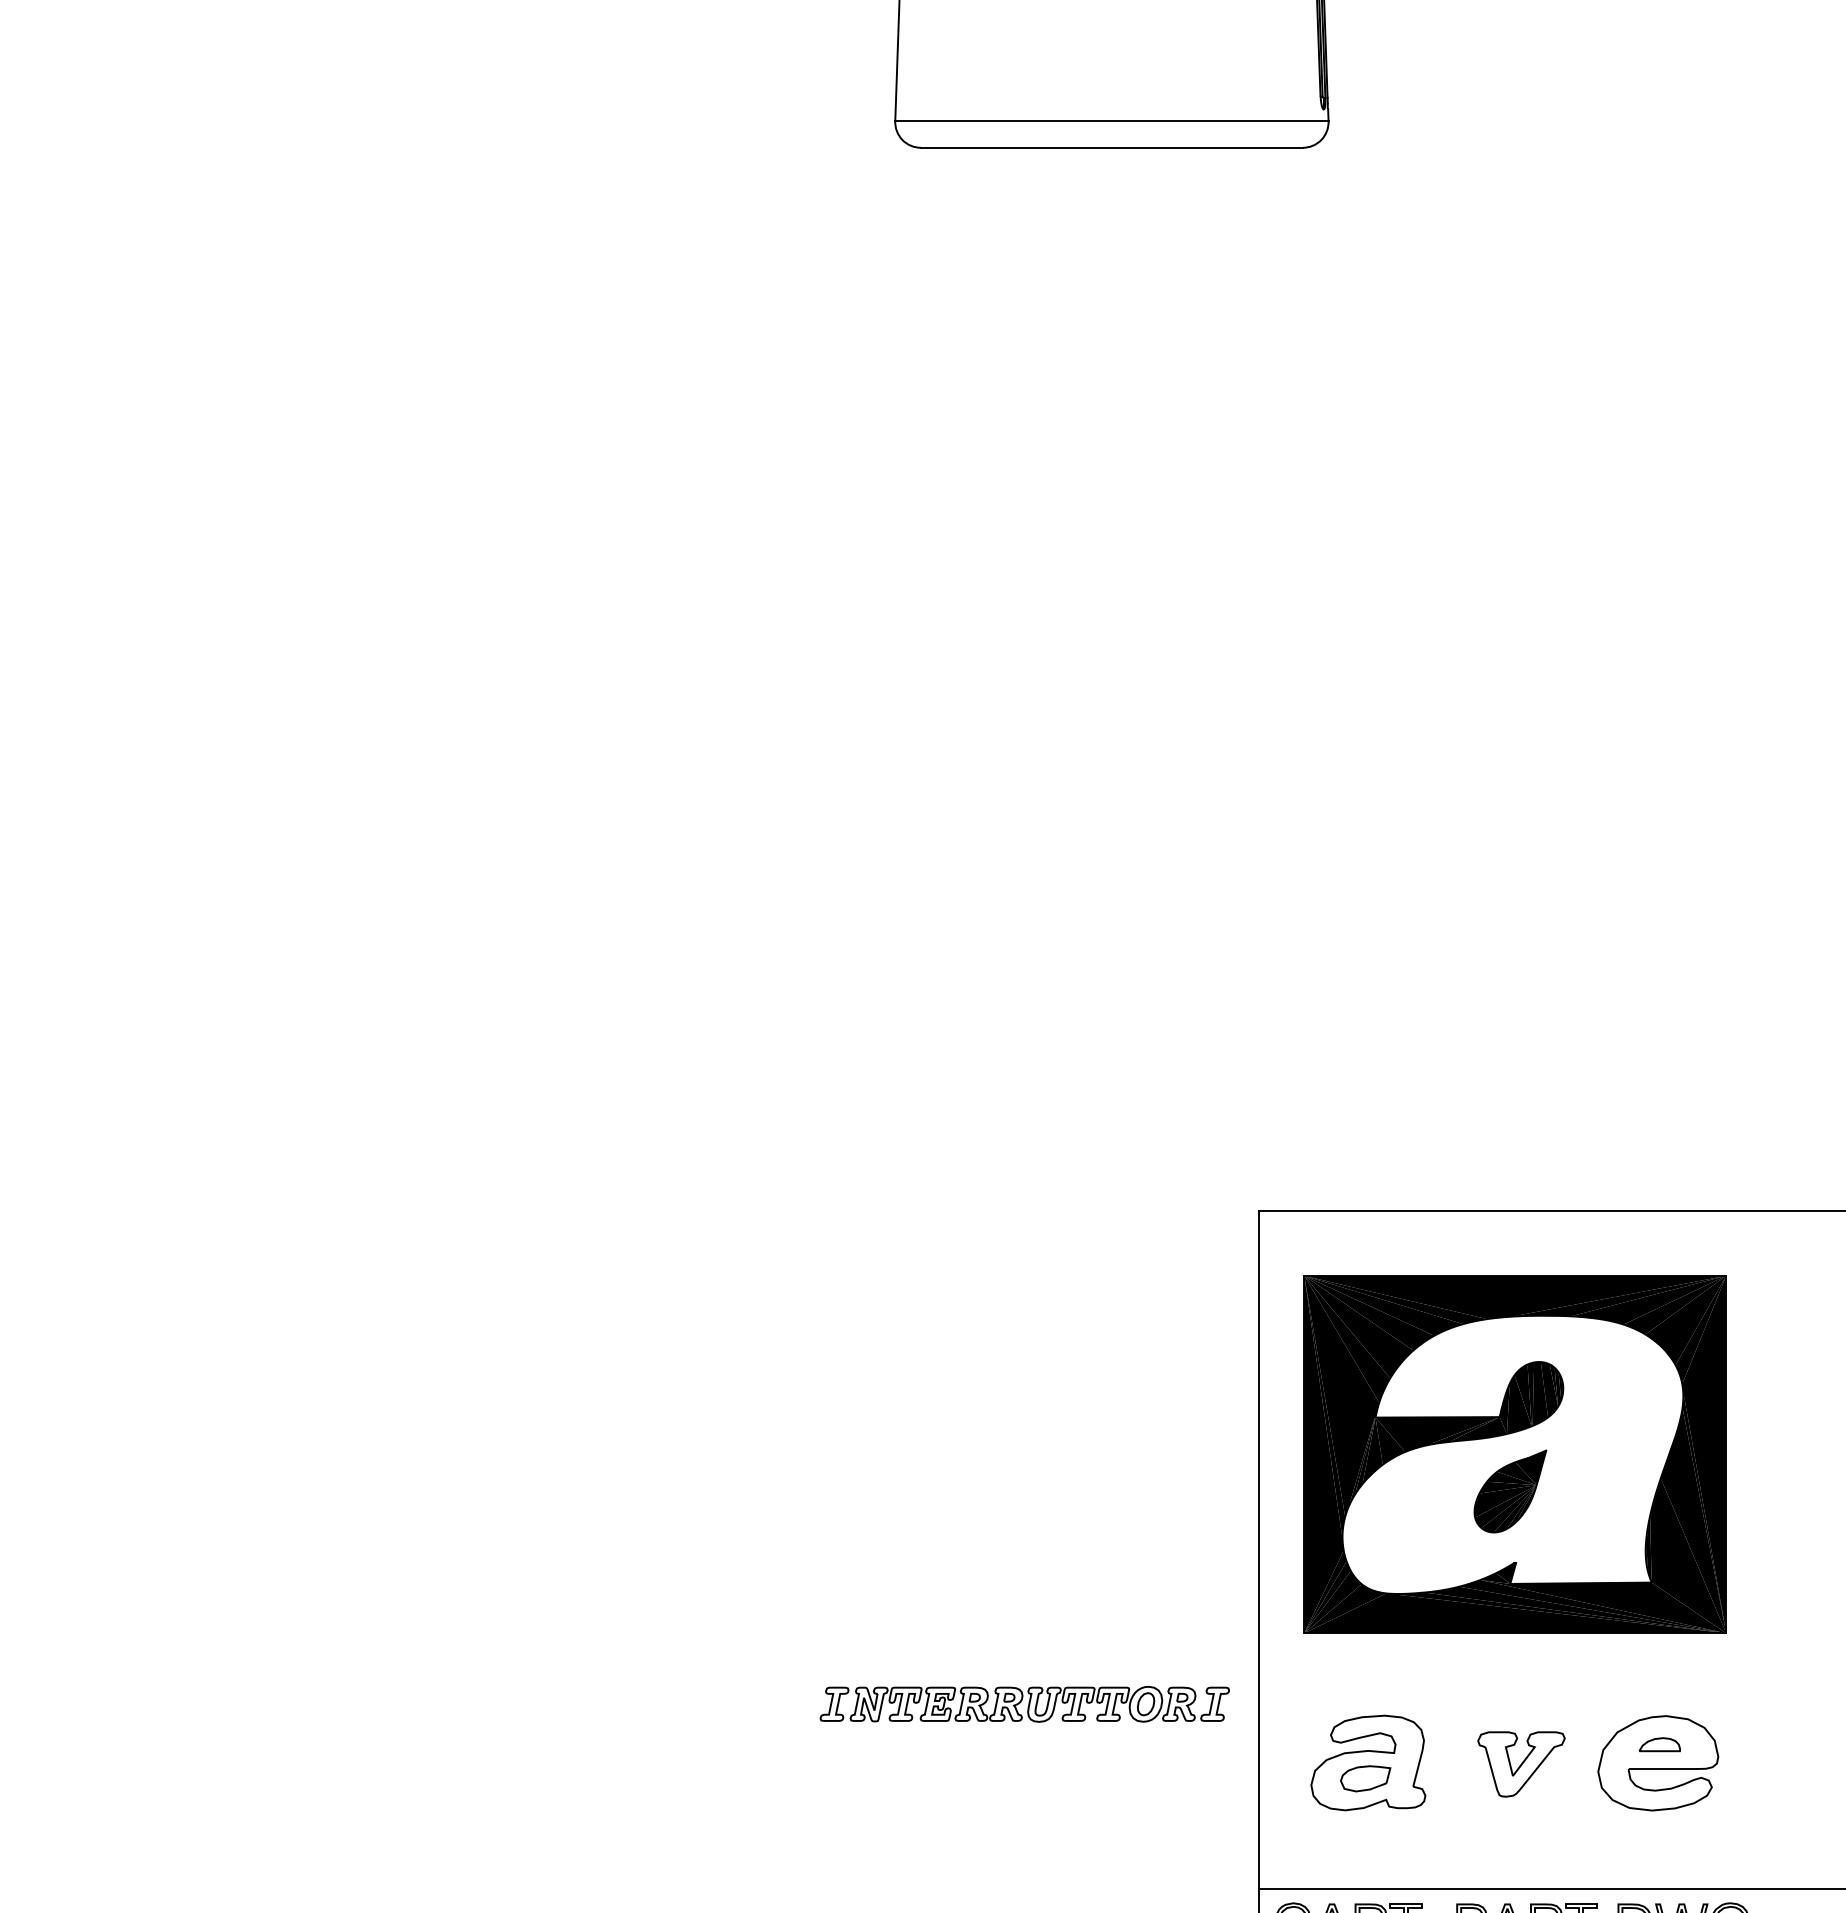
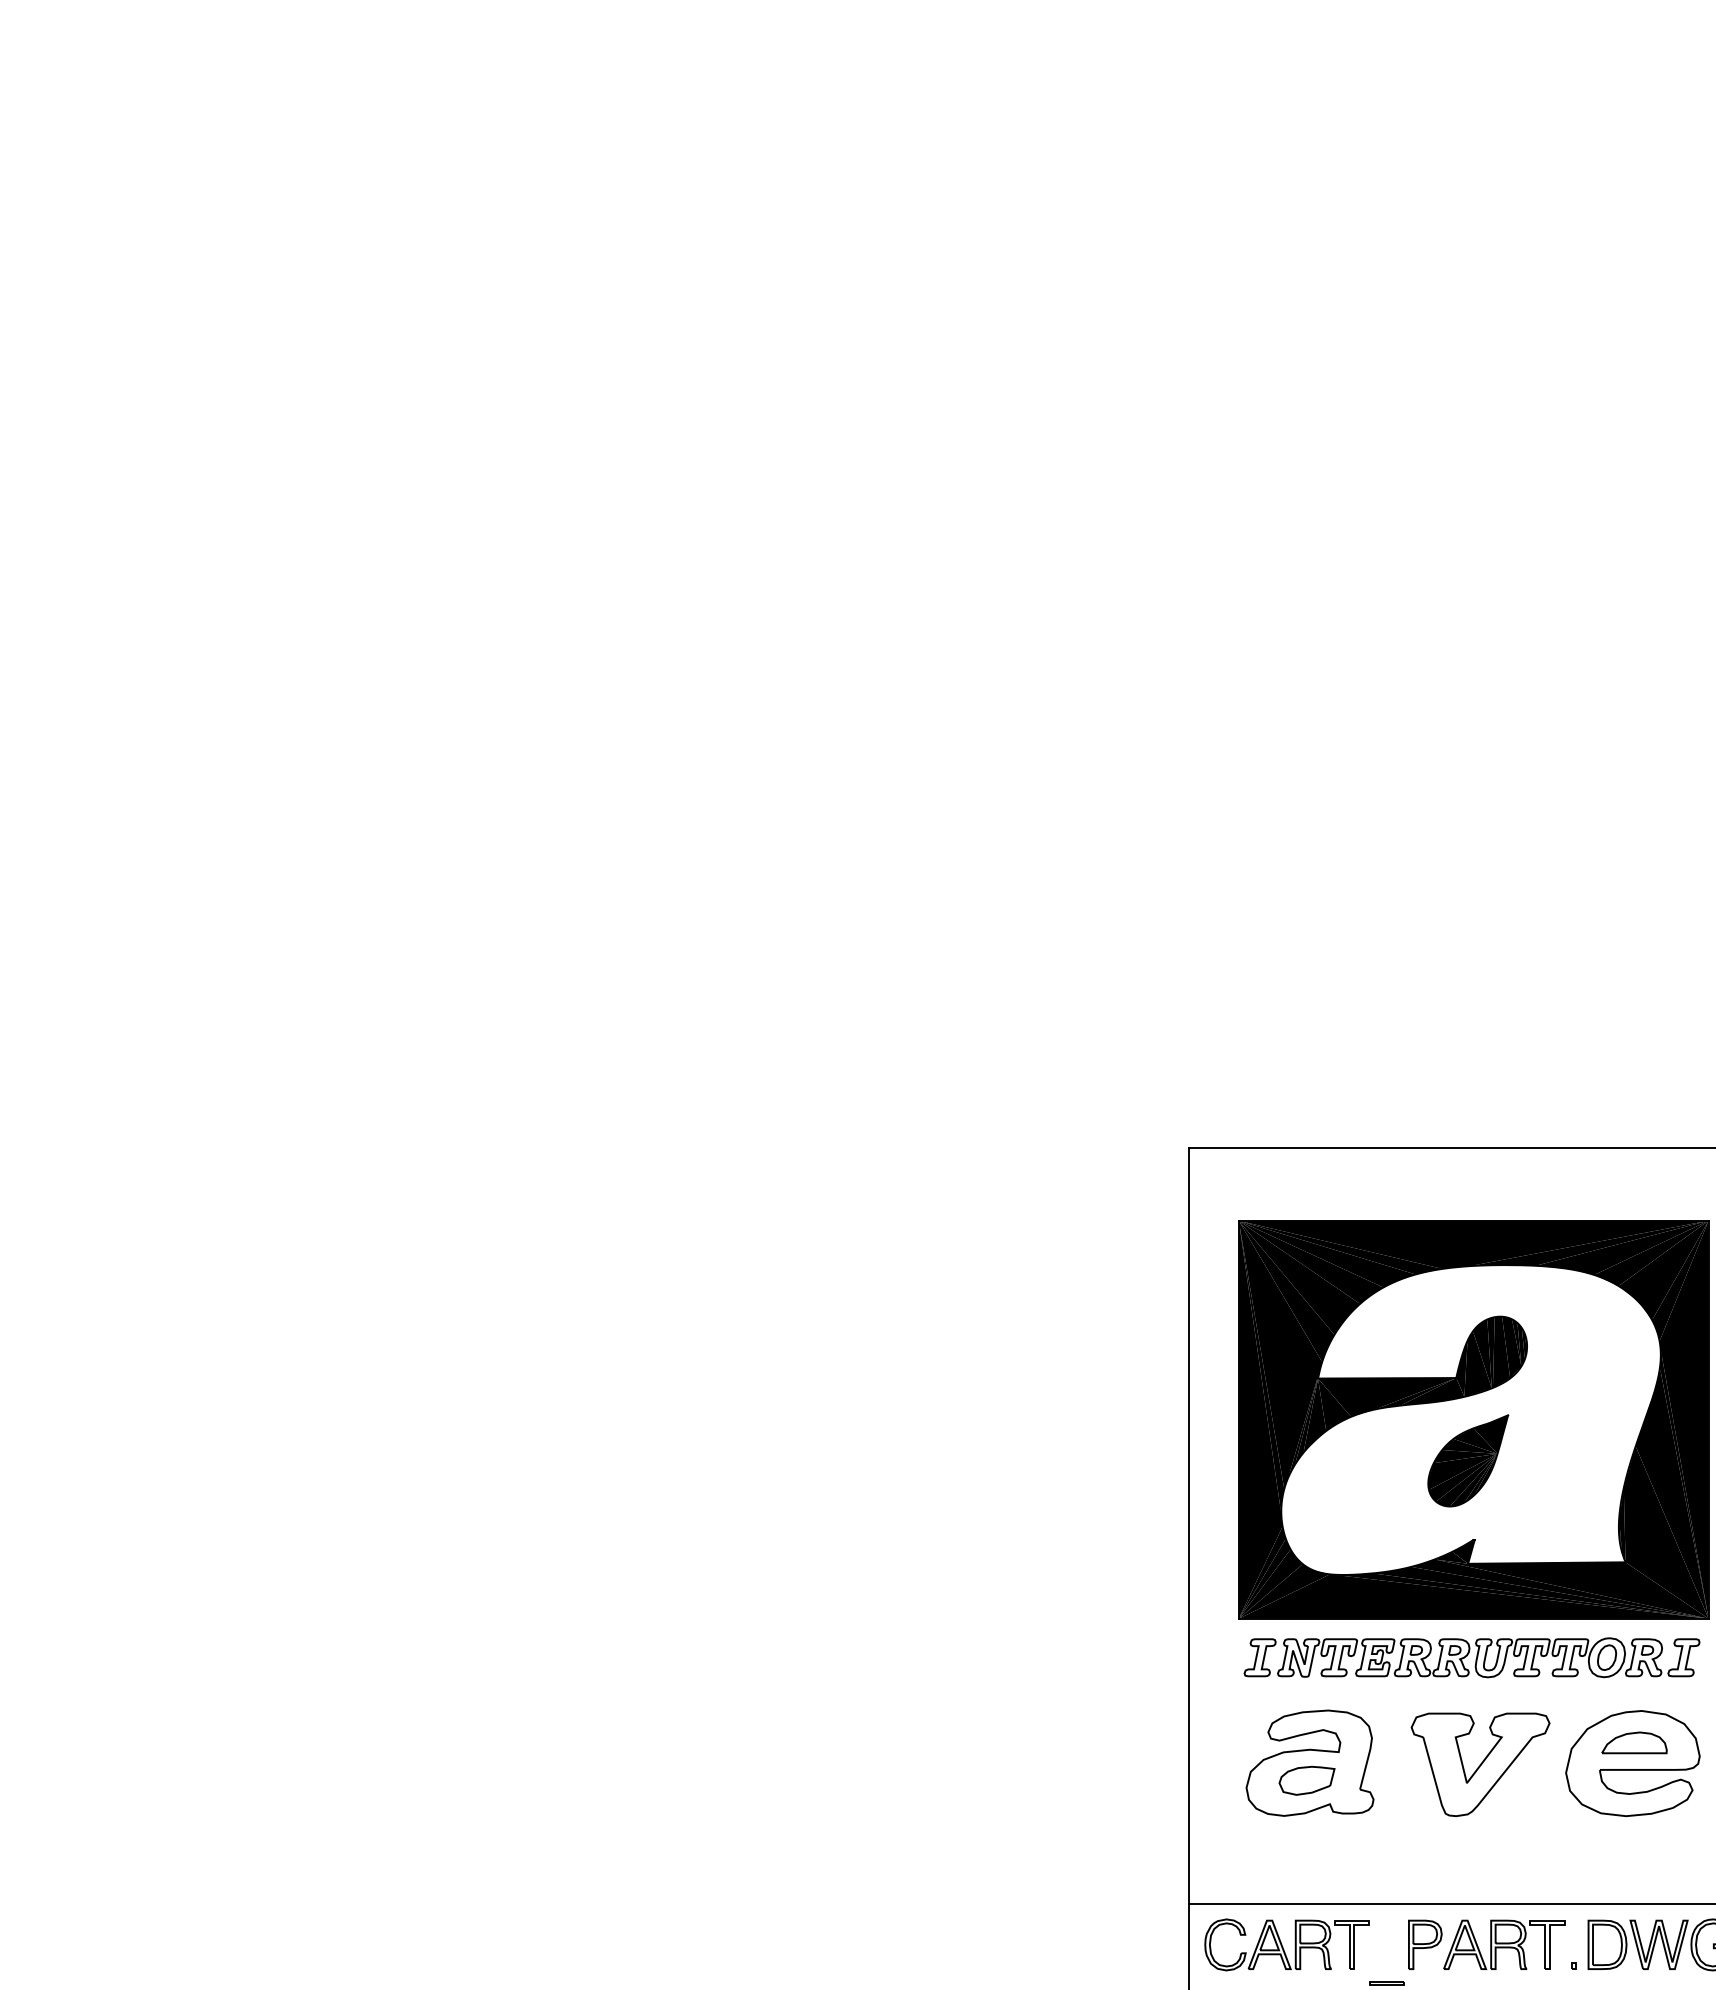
part: (1024, 1703) -> (1471, 1656), moved
part: (1659, 1744) -> (1634, 1742), size x1.43
part: (1521, 1764) -> (1480, 1764), size x1.43

